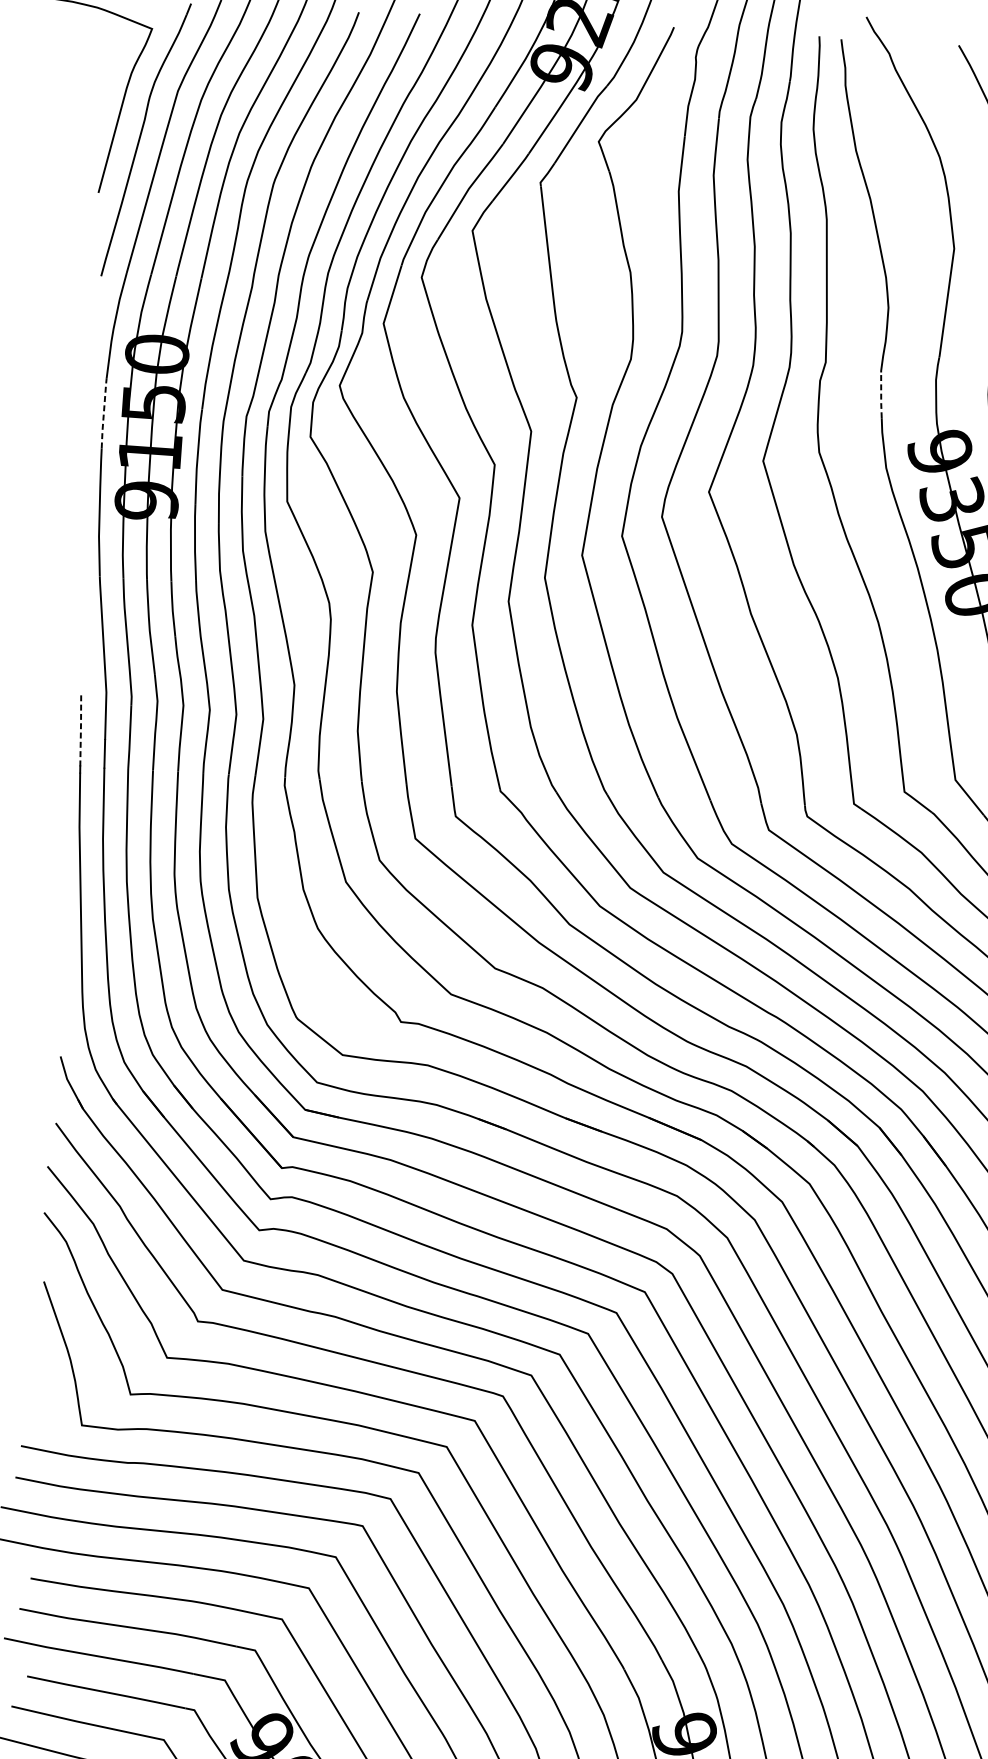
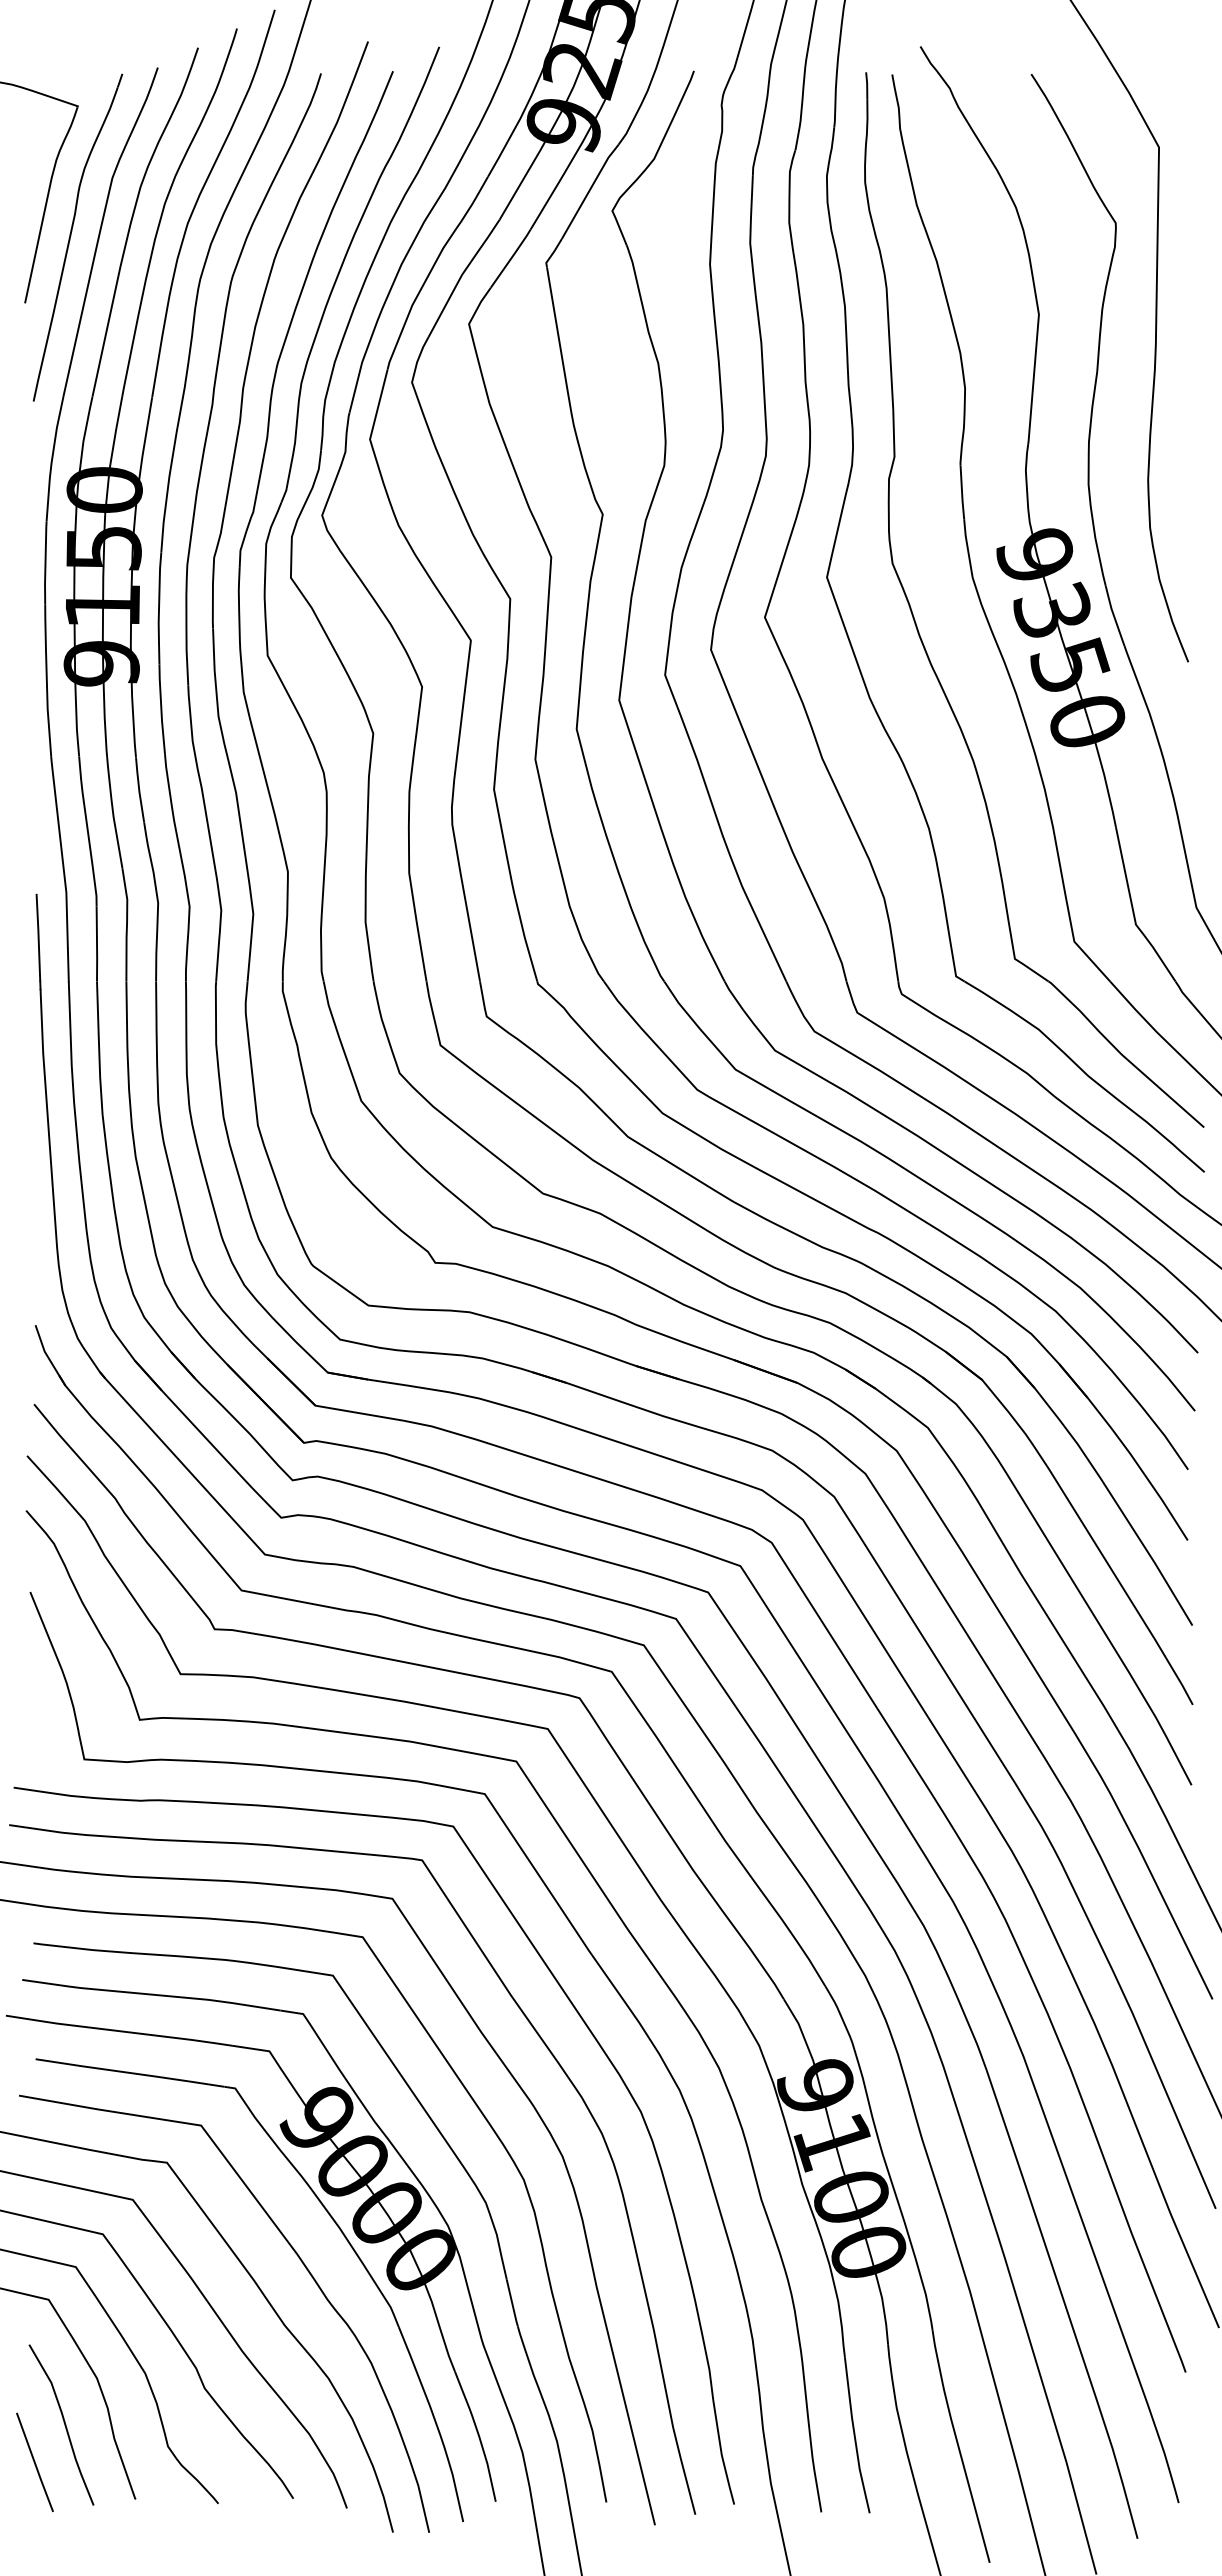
line: (881, 395) -> (962, 492), dashed -> solid
line: (103, 413) -> (45, 563), dashed -> solid
line: (80, 728) -> (38, 936), dashed -> solid

